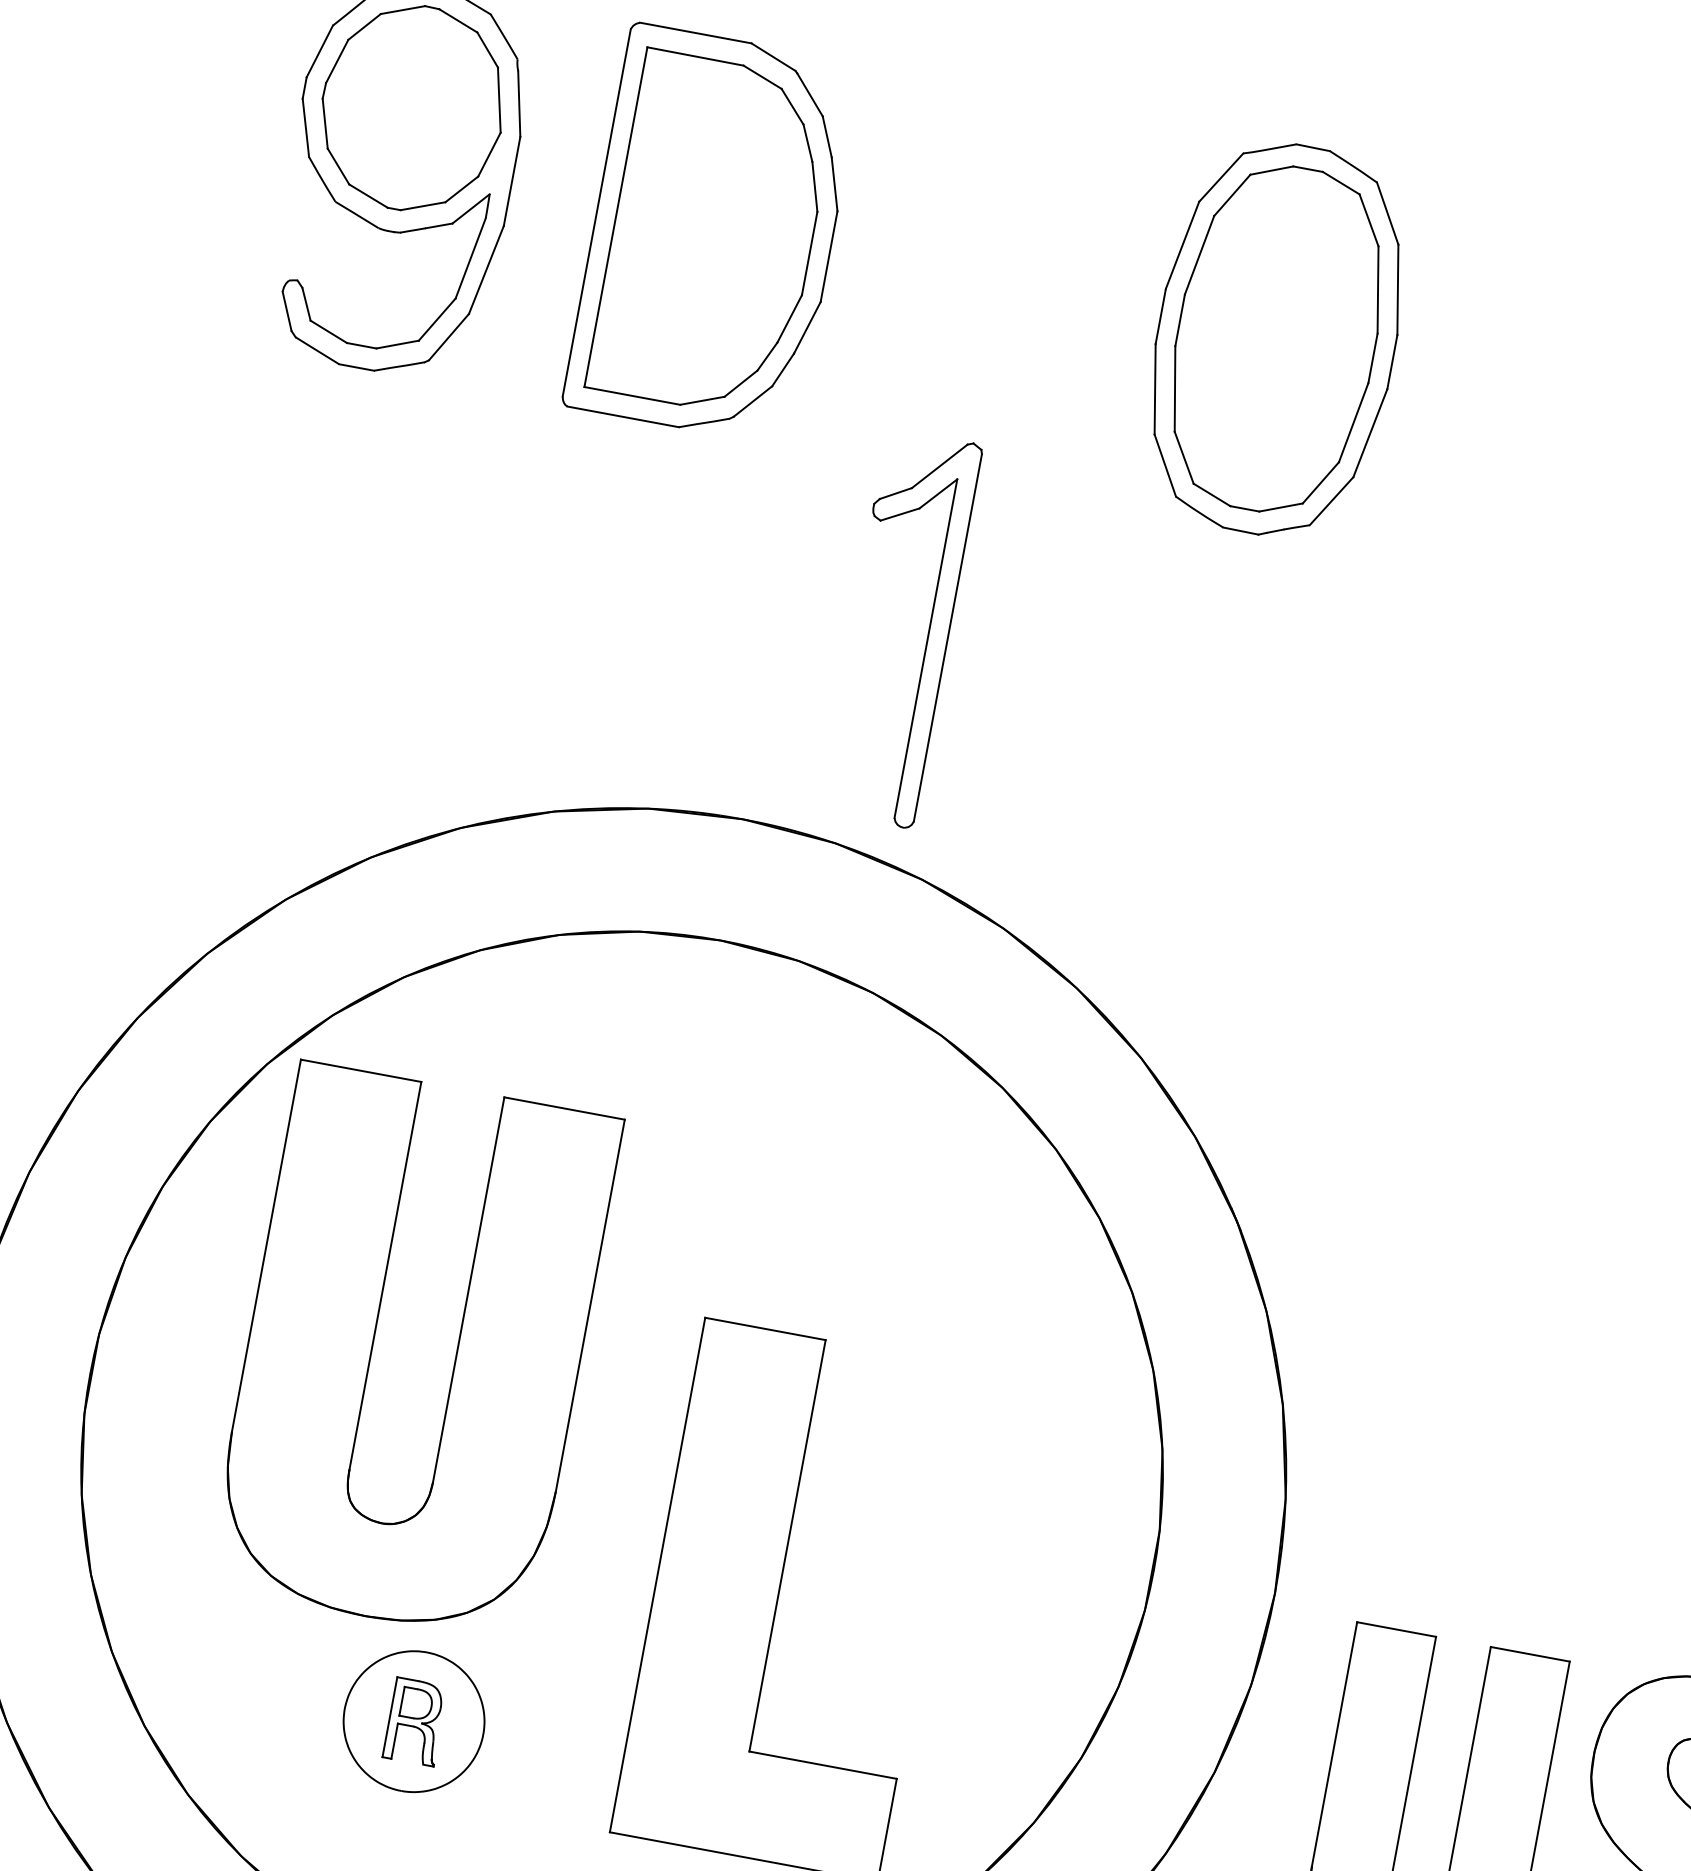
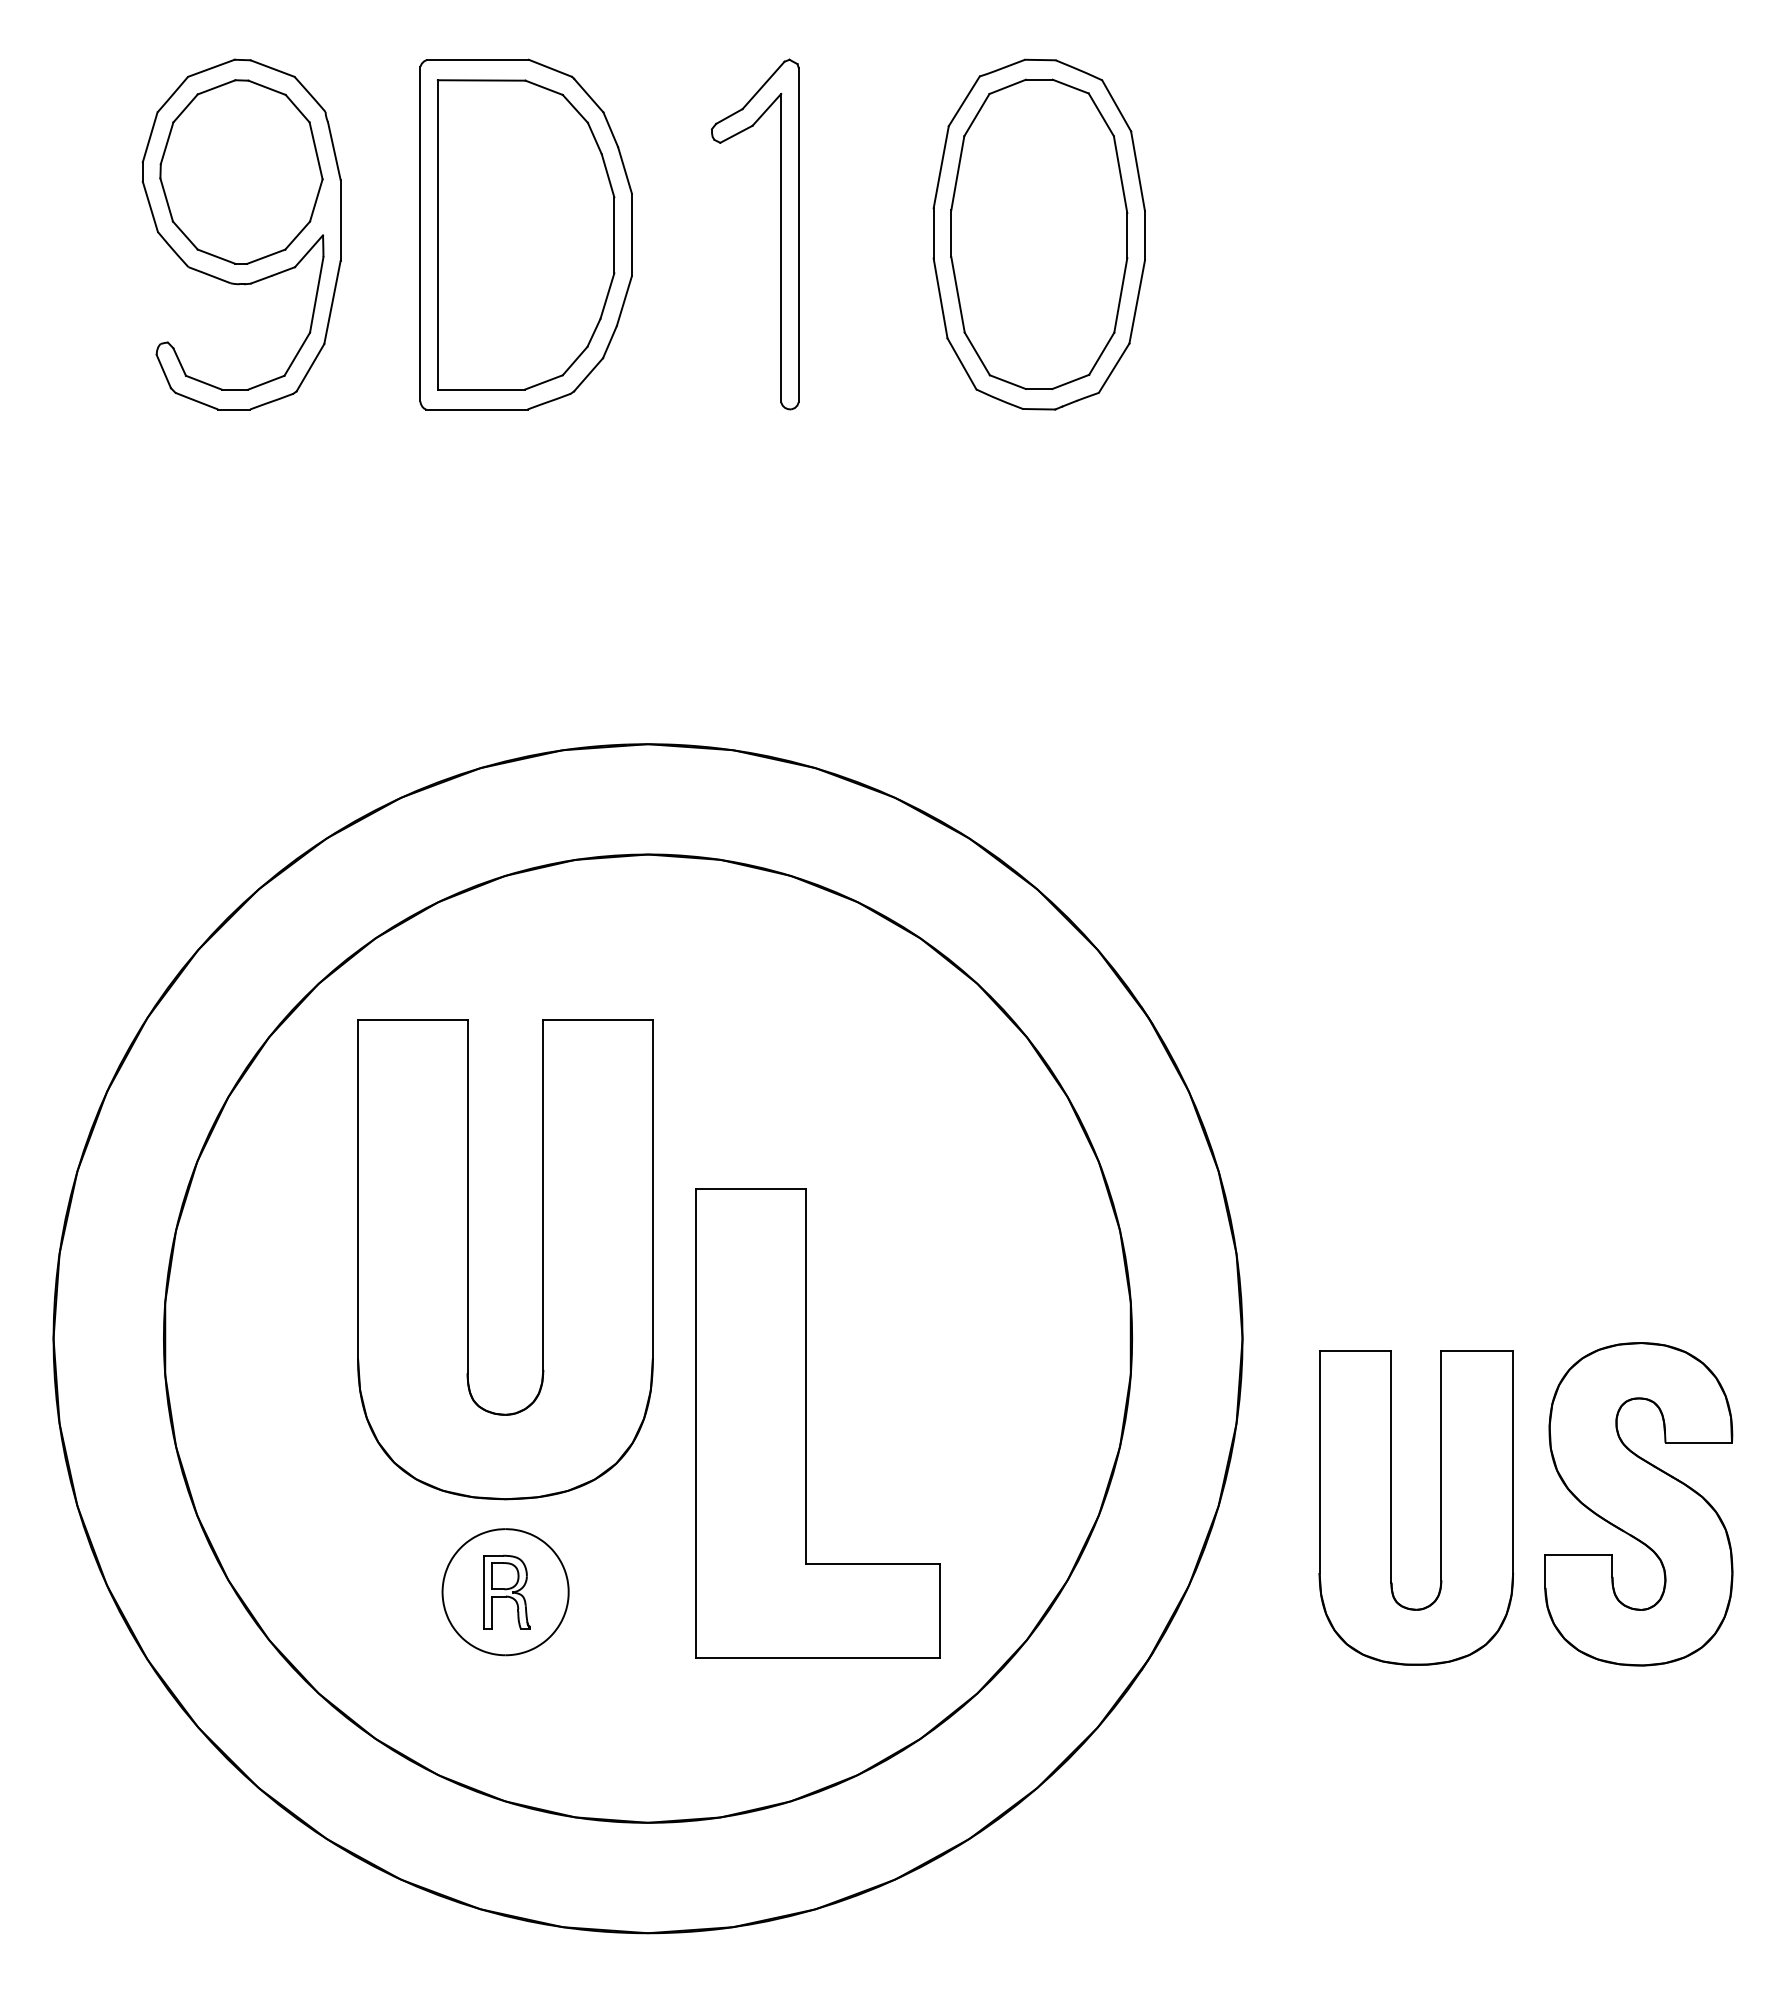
part: (928, 633) -> (780, 234), moved
part: (373, 1345) -> (468, 1259), moved

